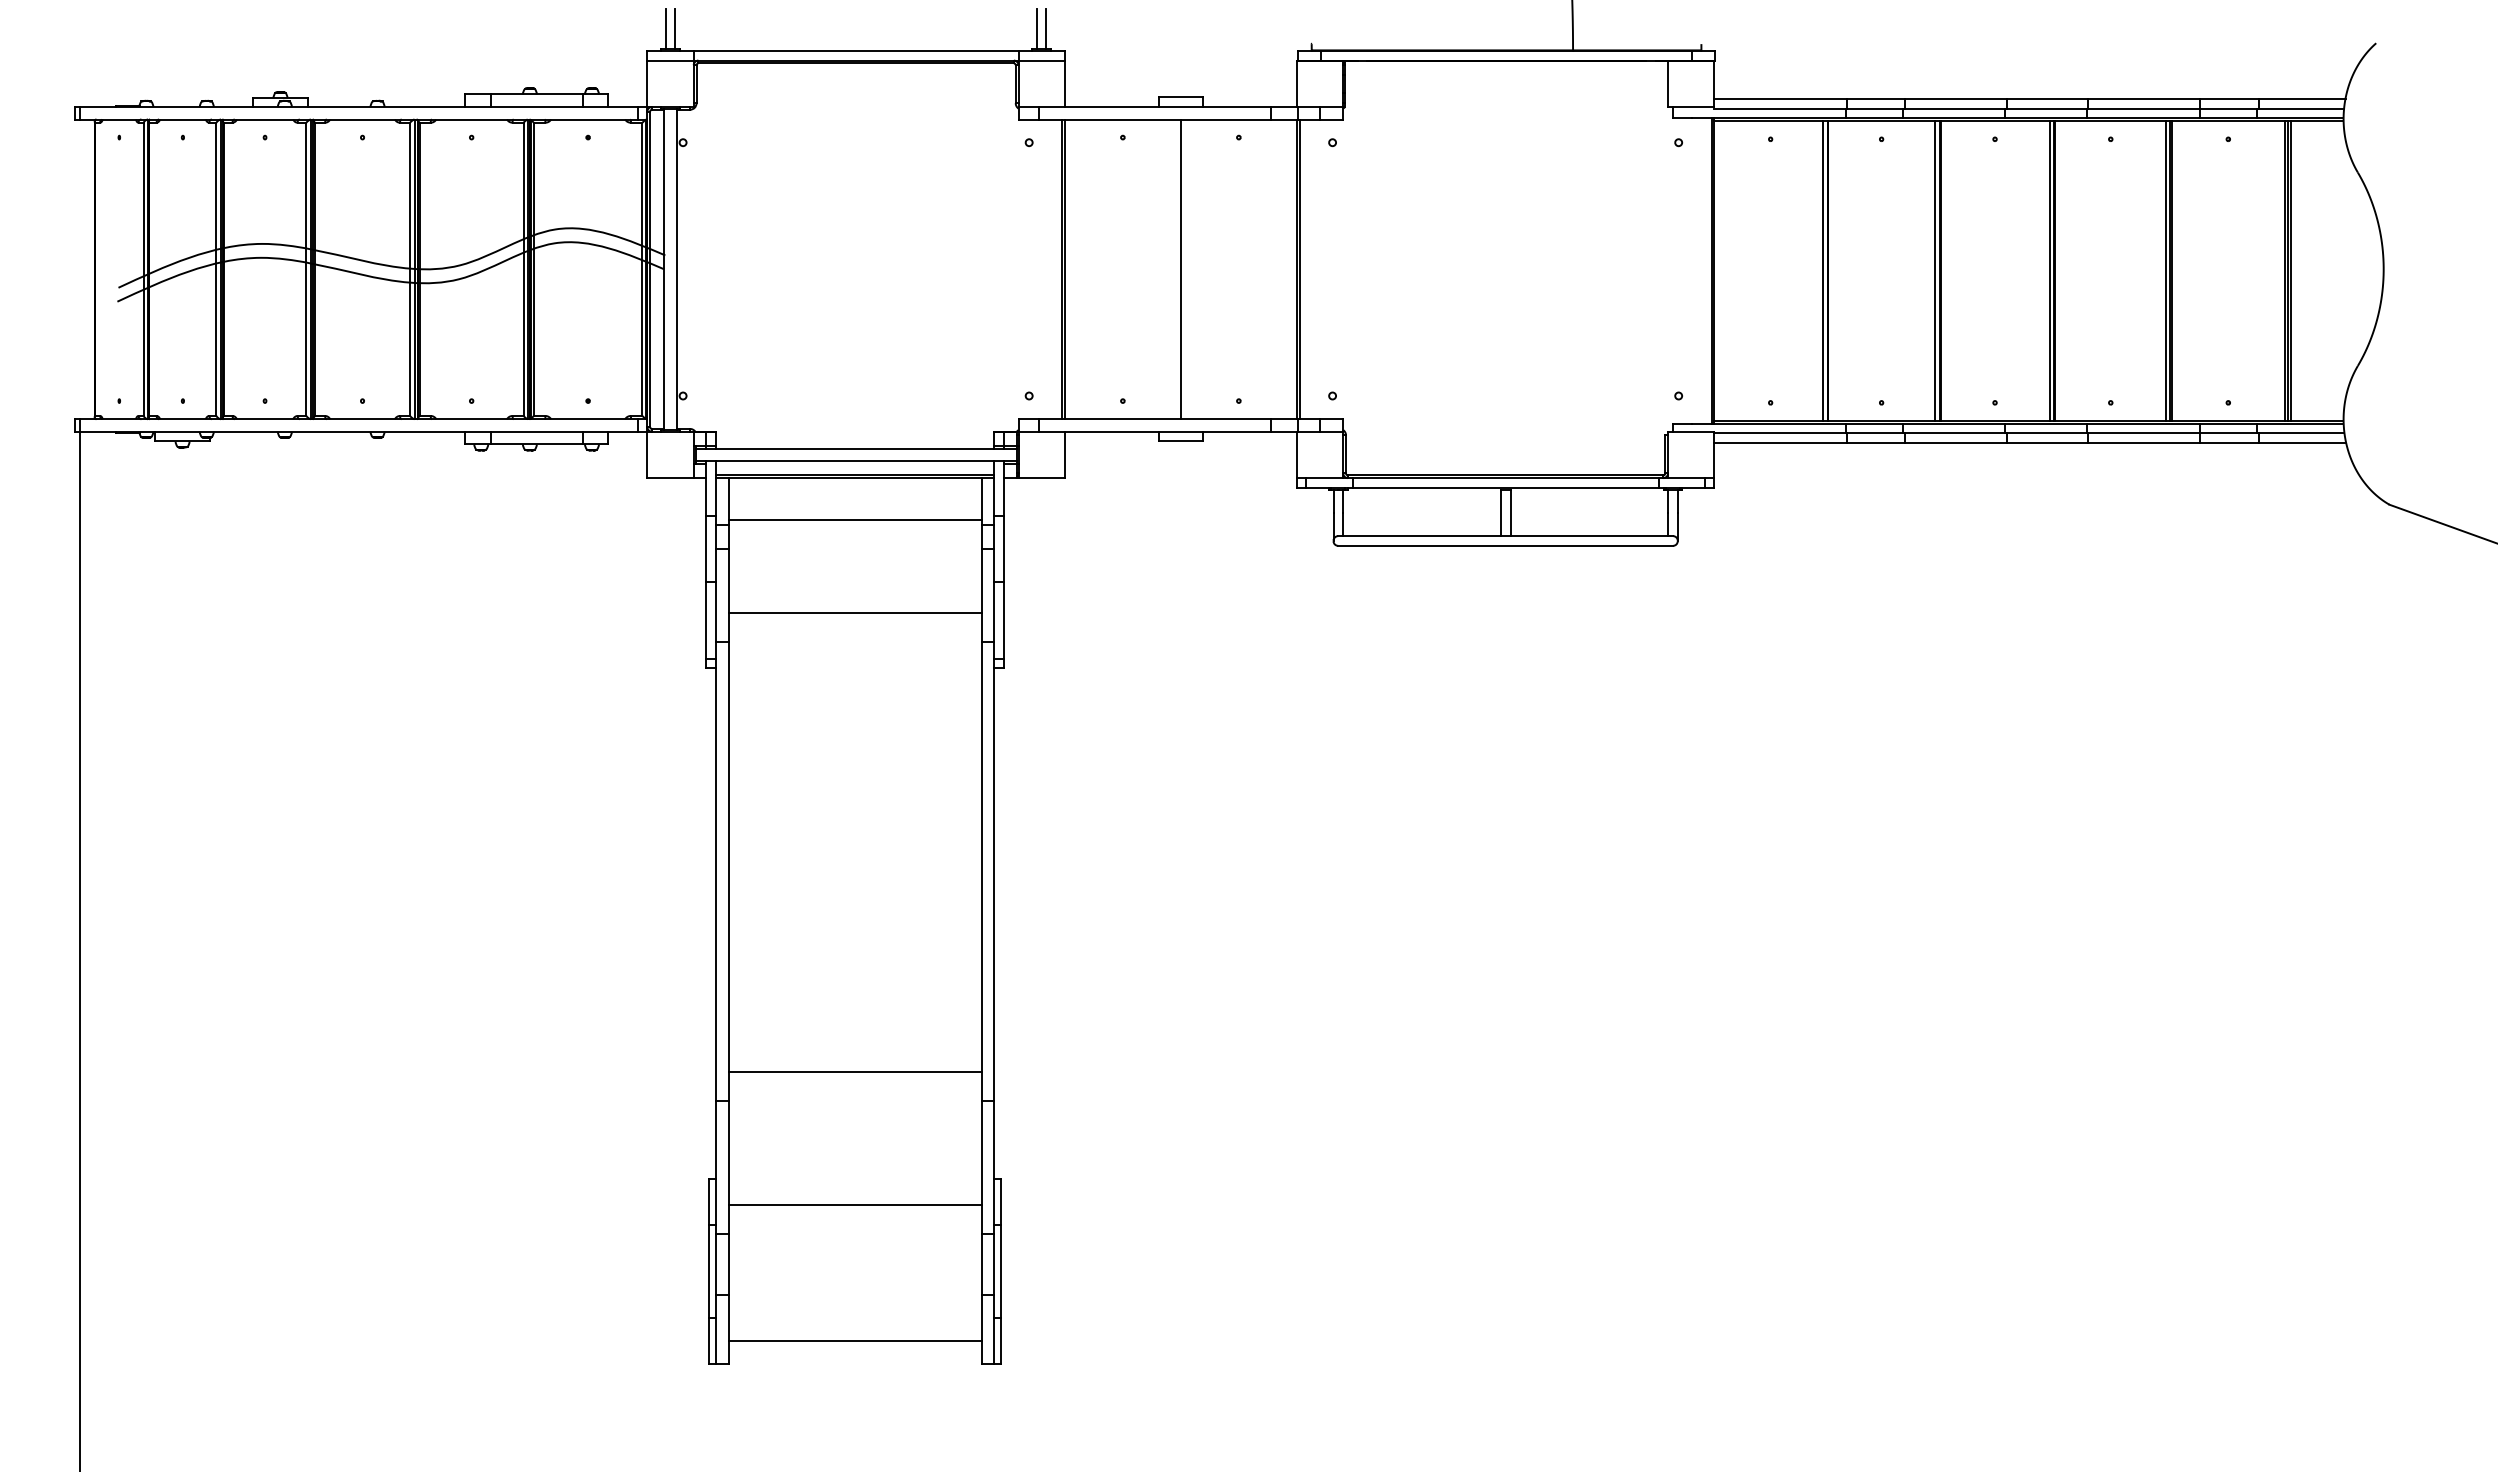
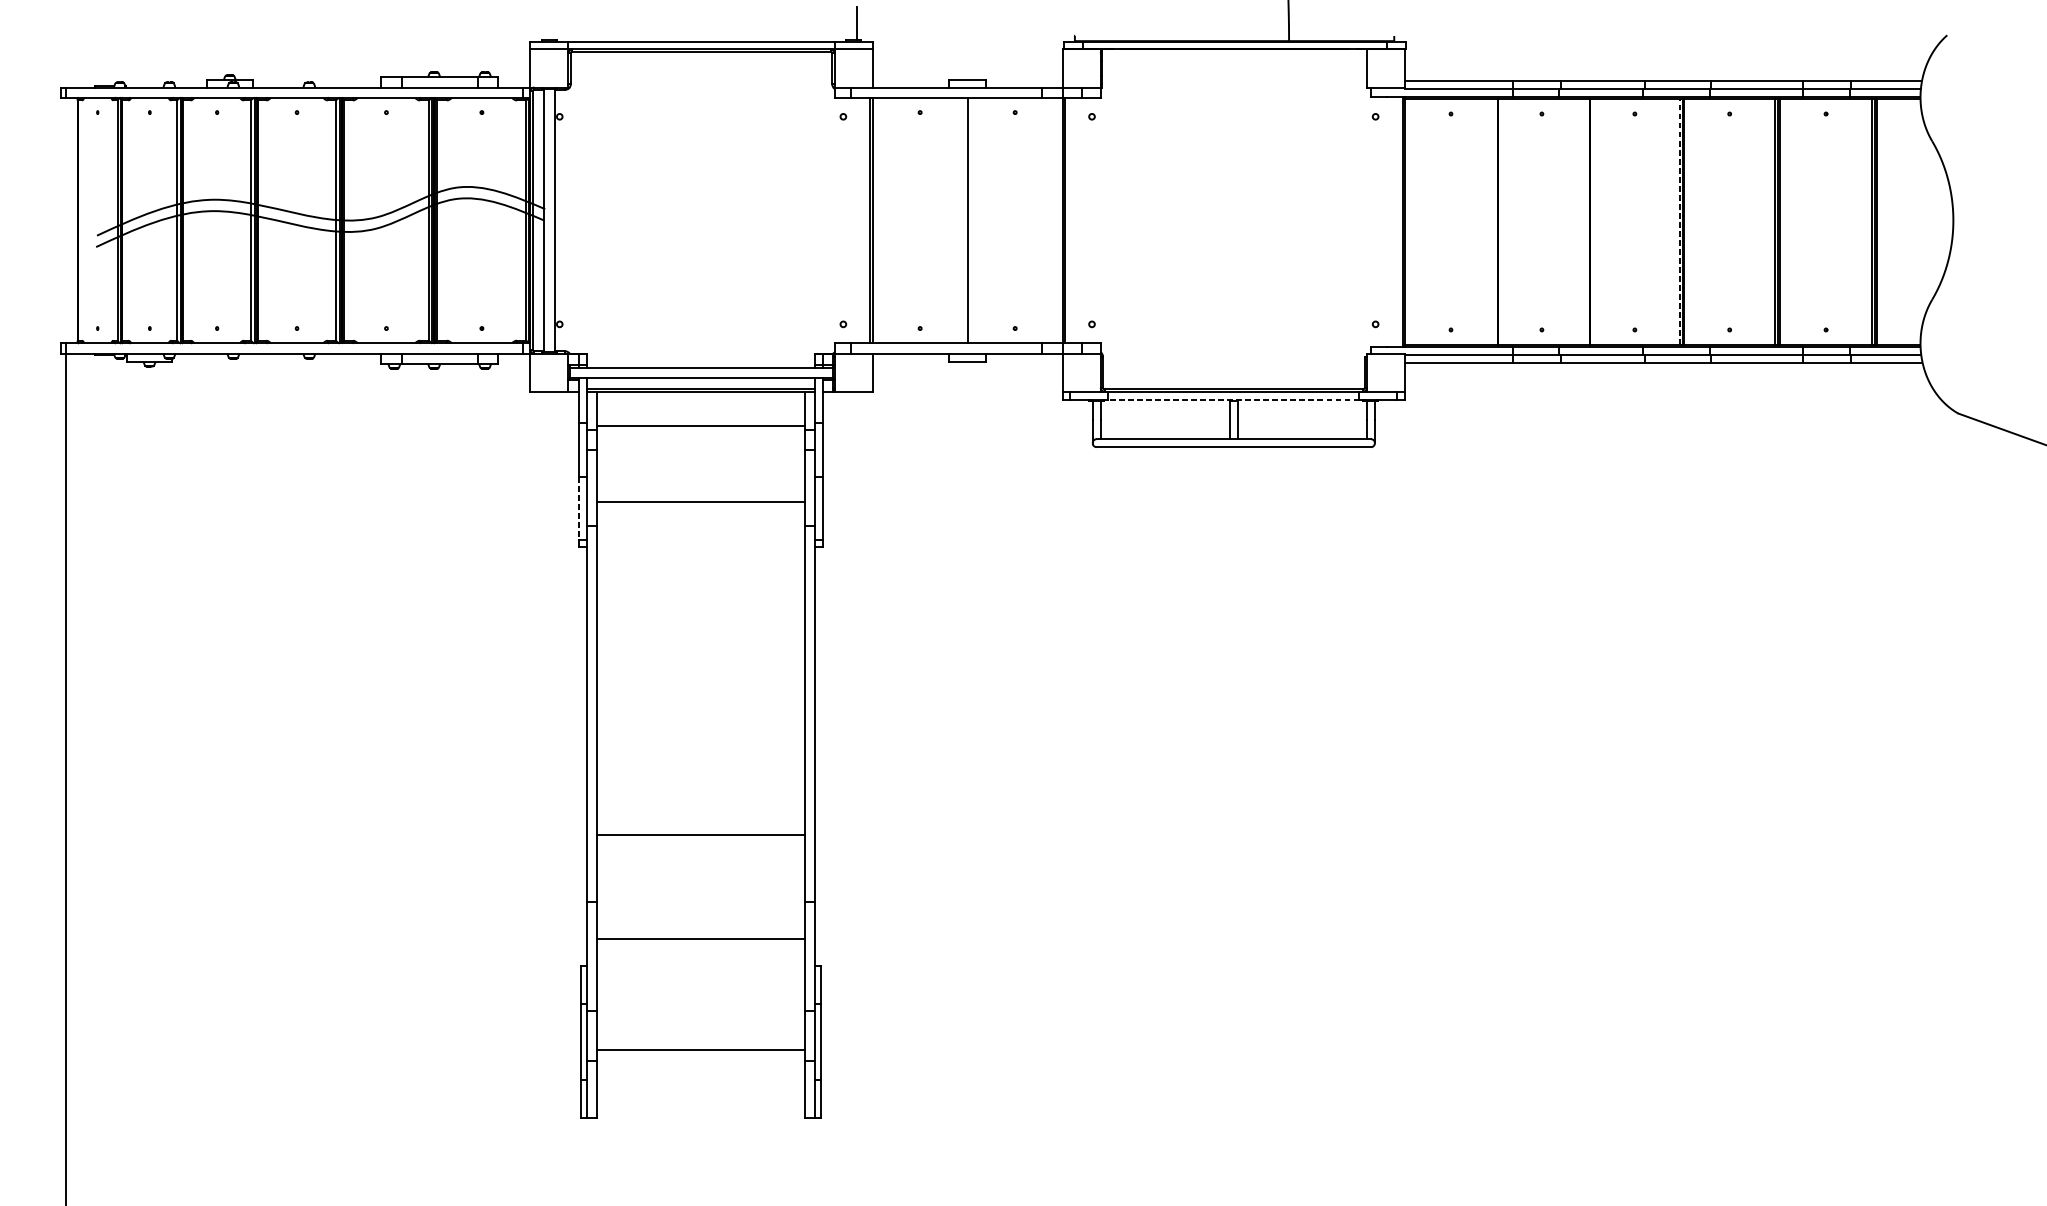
line: (665, 28) -> (545, 23), removed
line: (675, 28) -> (553, 23), removed
line: (1037, 28) -> (850, 23), removed
line: (1822, 270) -> (1493, 221), removed
line: (1934, 270) -> (1585, 221), removed
line: (2049, 271) -> (1679, 222), solid -> dashed
line: (1505, 487) -> (1233, 399), solid -> dashed
line: (706, 620) -> (578, 508), solid -> dashed
line: (854, 1071) -> (700, 834), moved
line: (854, 1204) -> (700, 938), moved
line: (854, 1341) -> (700, 1050), moved

